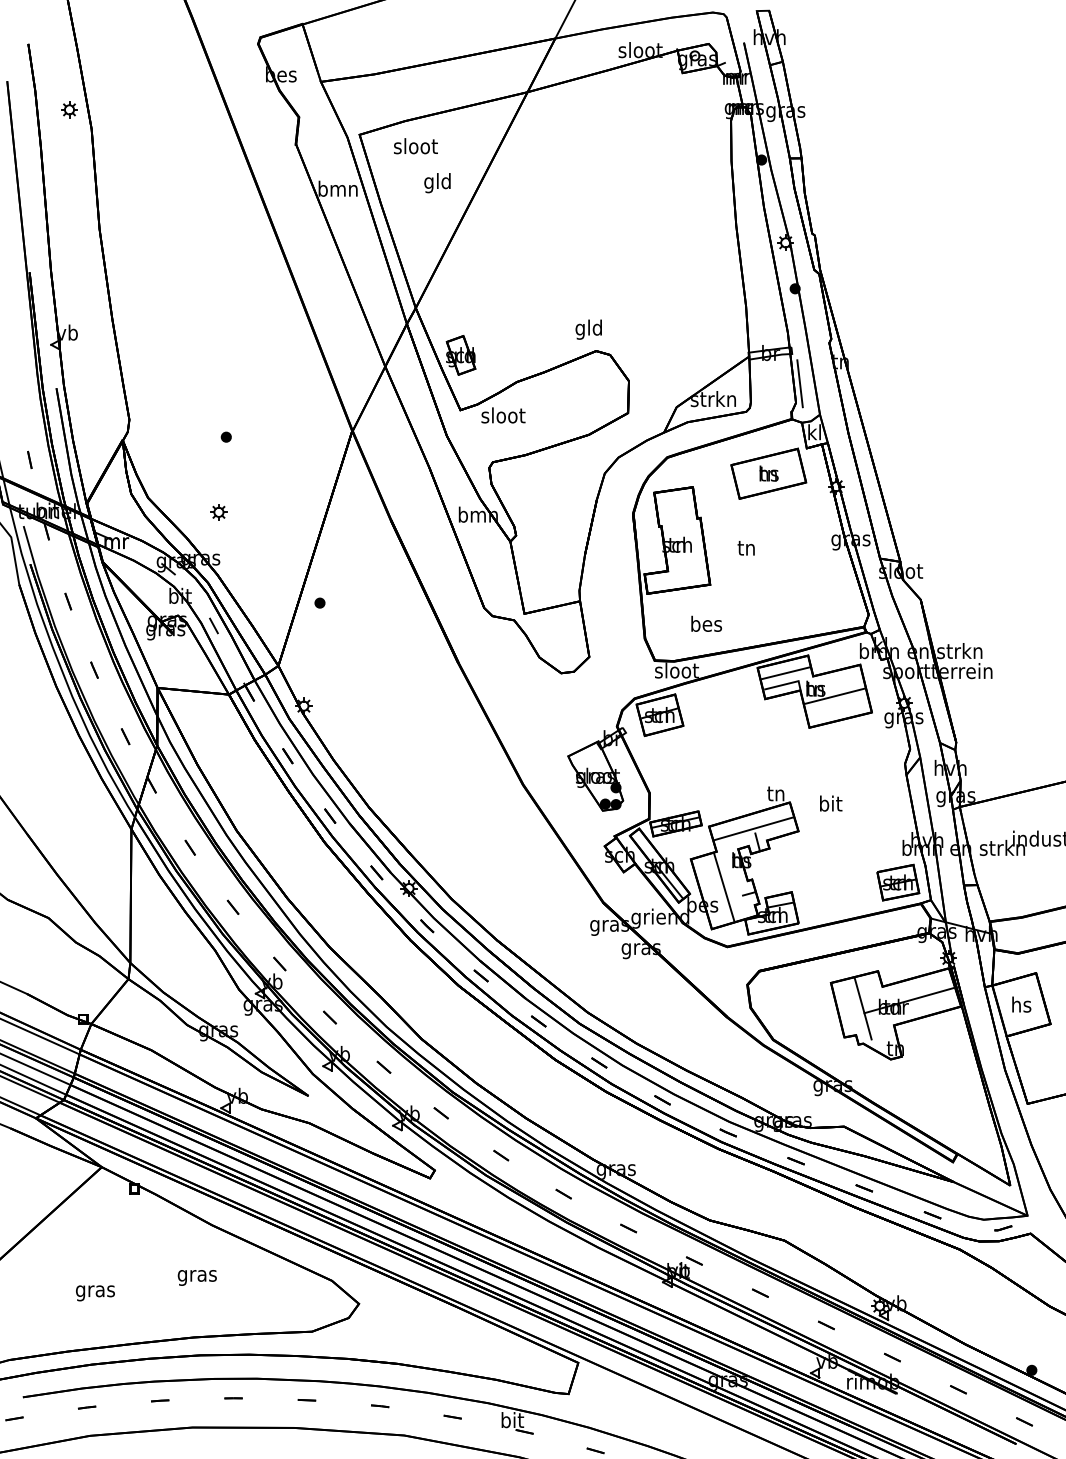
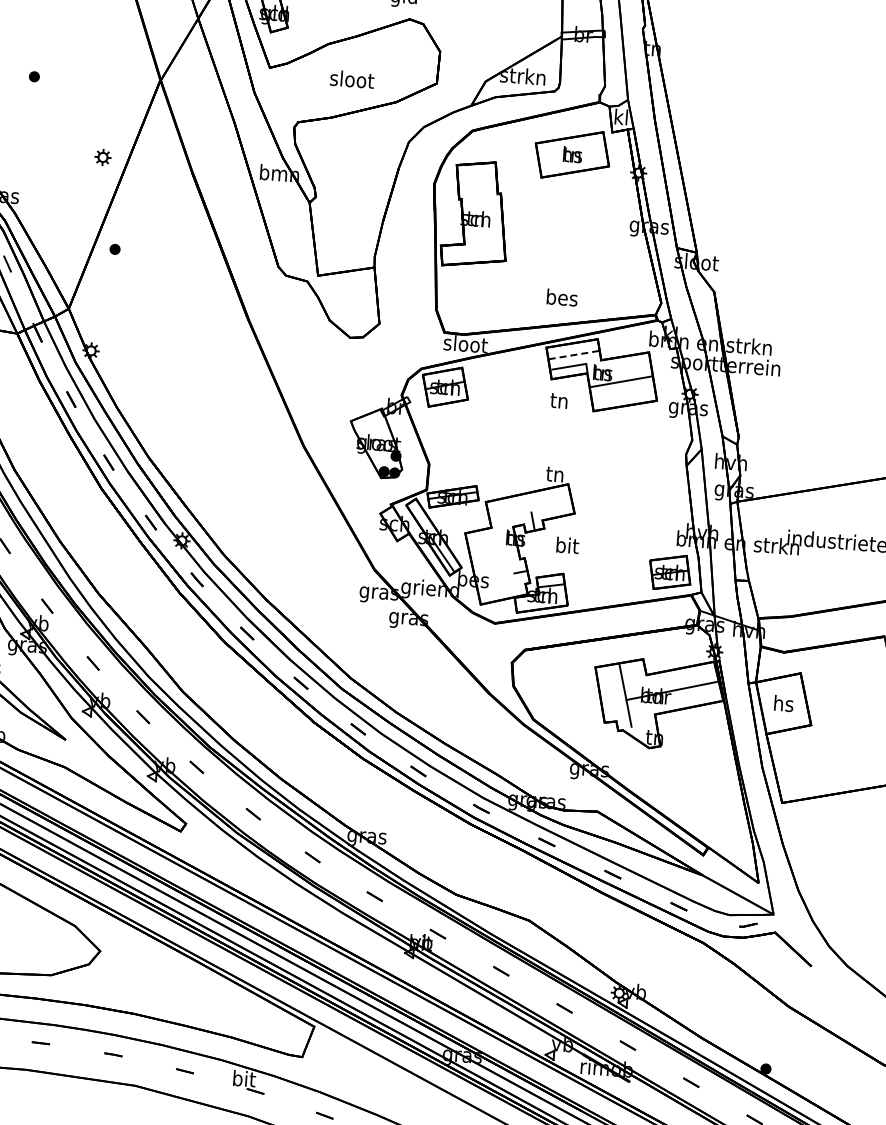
line: (799, 383) -> (610, 67), removed
text: (503, 415) -> (352, 79), moved
part: (218, 512) -> (102, 157), moved
text: (745, 548) -> (558, 401), moved
text: (706, 623) -> (562, 297), moved
line: (785, 673) -> (573, 355), solid -> dashed
text: (831, 803) -> (568, 545), moved
line: (753, 828) -> (530, 507), removed
line: (724, 887) -> (496, 563), removed

